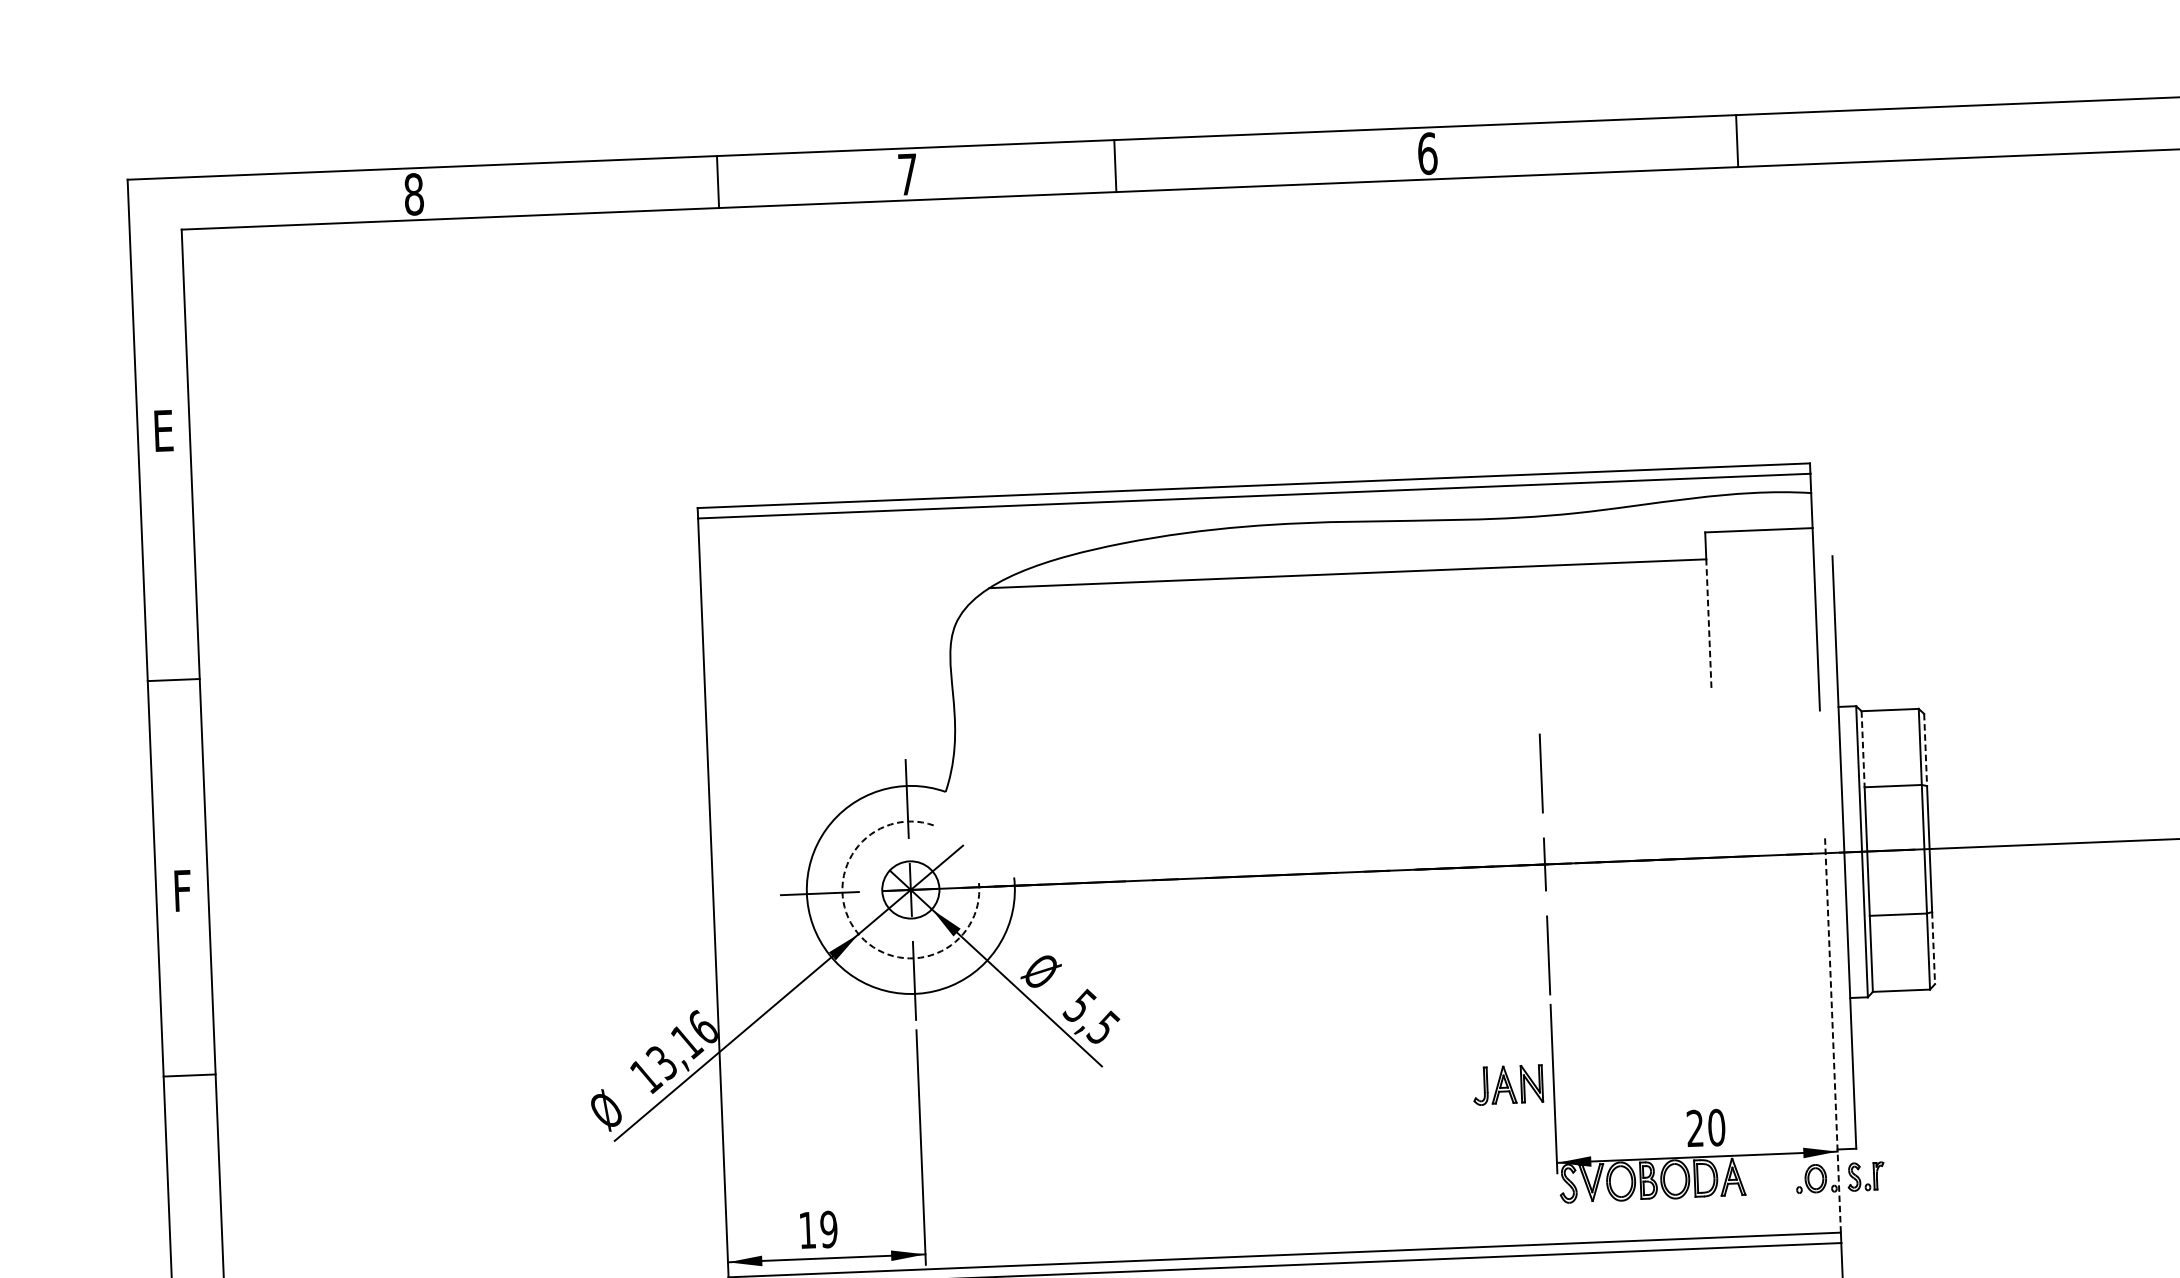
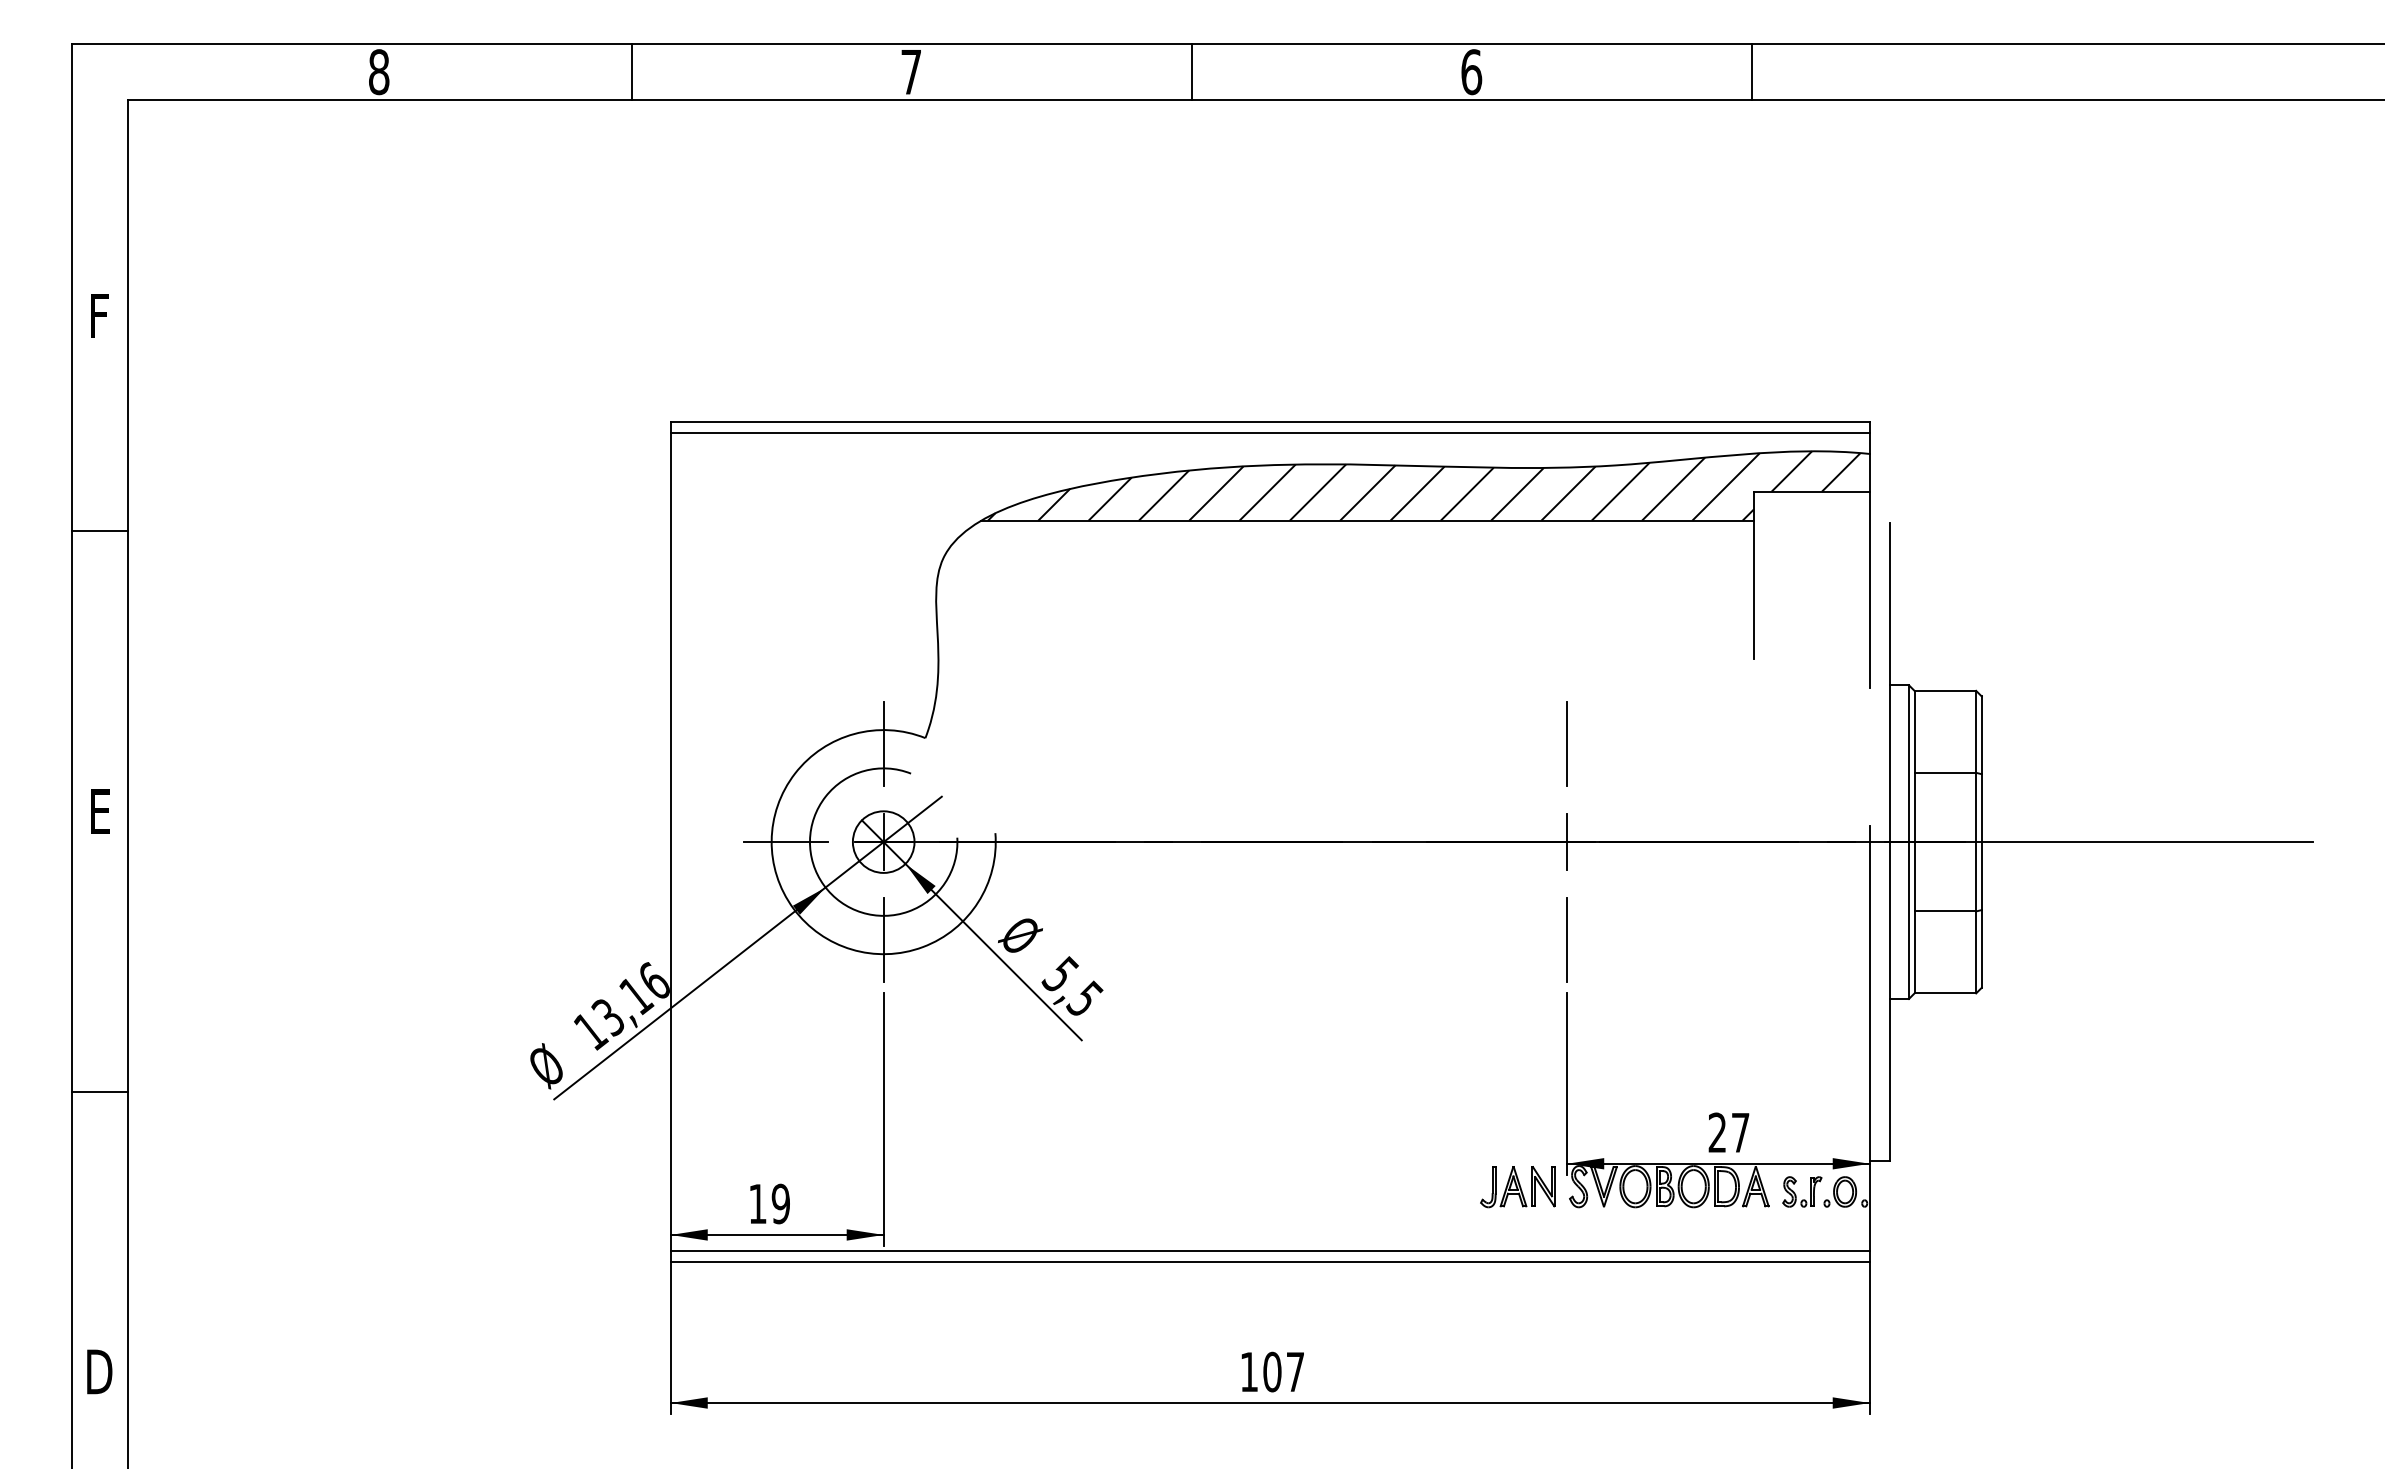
line: (1737, 140) -> (1752, 71), moved
line: (1115, 165) -> (1192, 71), moved
line: (717, 181) -> (631, 71), moved
text: (163, 430) -> (99, 315), E -> F
hatch: (1398, 538) -> (1423, 485), added
line: (1708, 623) -> (1753, 589), dashed -> solid
line: (173, 680) -> (99, 531), moved
line: (1863, 748) -> (1914, 731), dashed -> solid
line: (1925, 750) -> (1981, 735), dashed -> solid
text: (183, 890) -> (100, 811), F -> E
arc: (856, 932) -> (823, 885), dashed -> solid
line: (1933, 947) -> (1981, 948), dashed -> solid
line: (1832, 1035) -> (1869, 1038), dashed -> solid
line: (189, 1075) -> (99, 1091), moved
part: (1507, 1085) -> (1517, 1187), moved
text: (1716, 1127) -> (1740, 1132), 20 -> 27
part: (1860, 1180) -> (1796, 1195), moved

